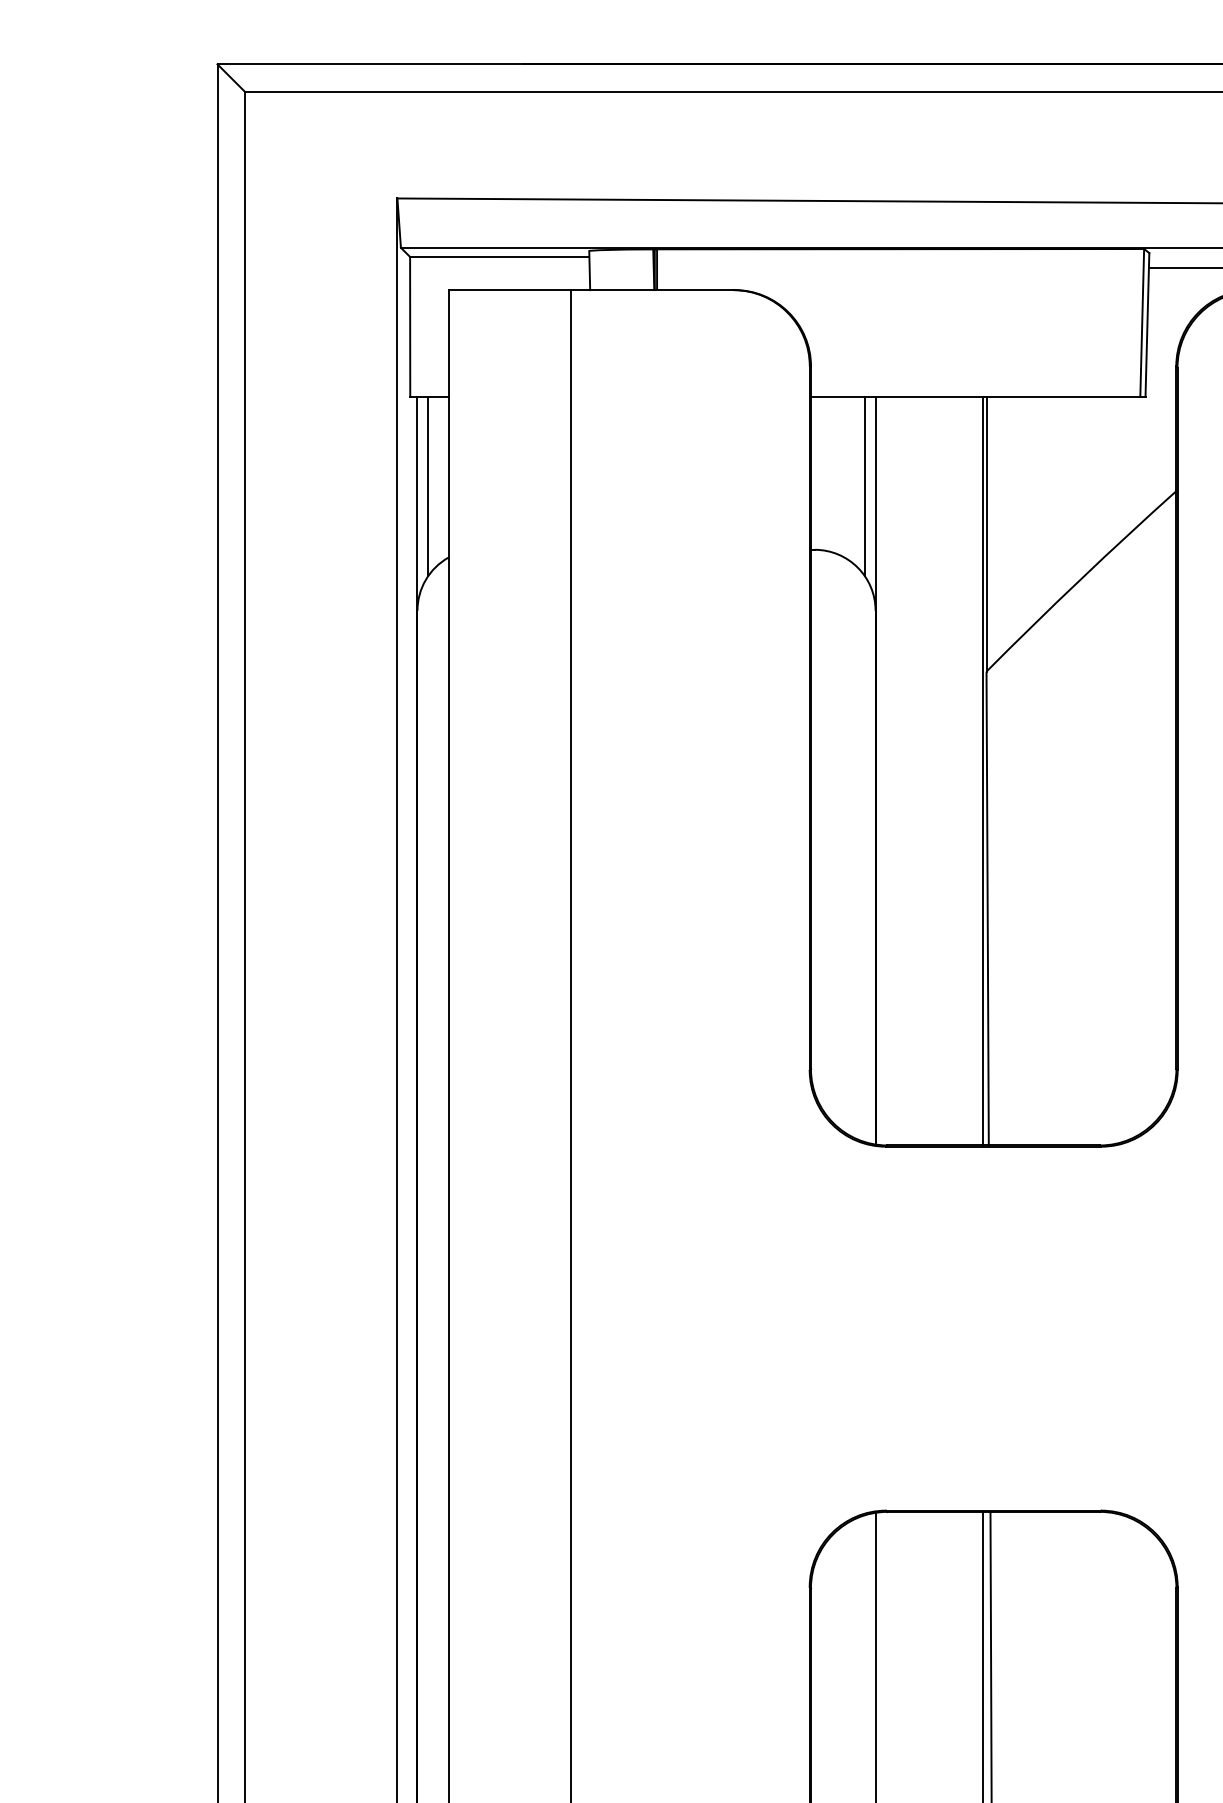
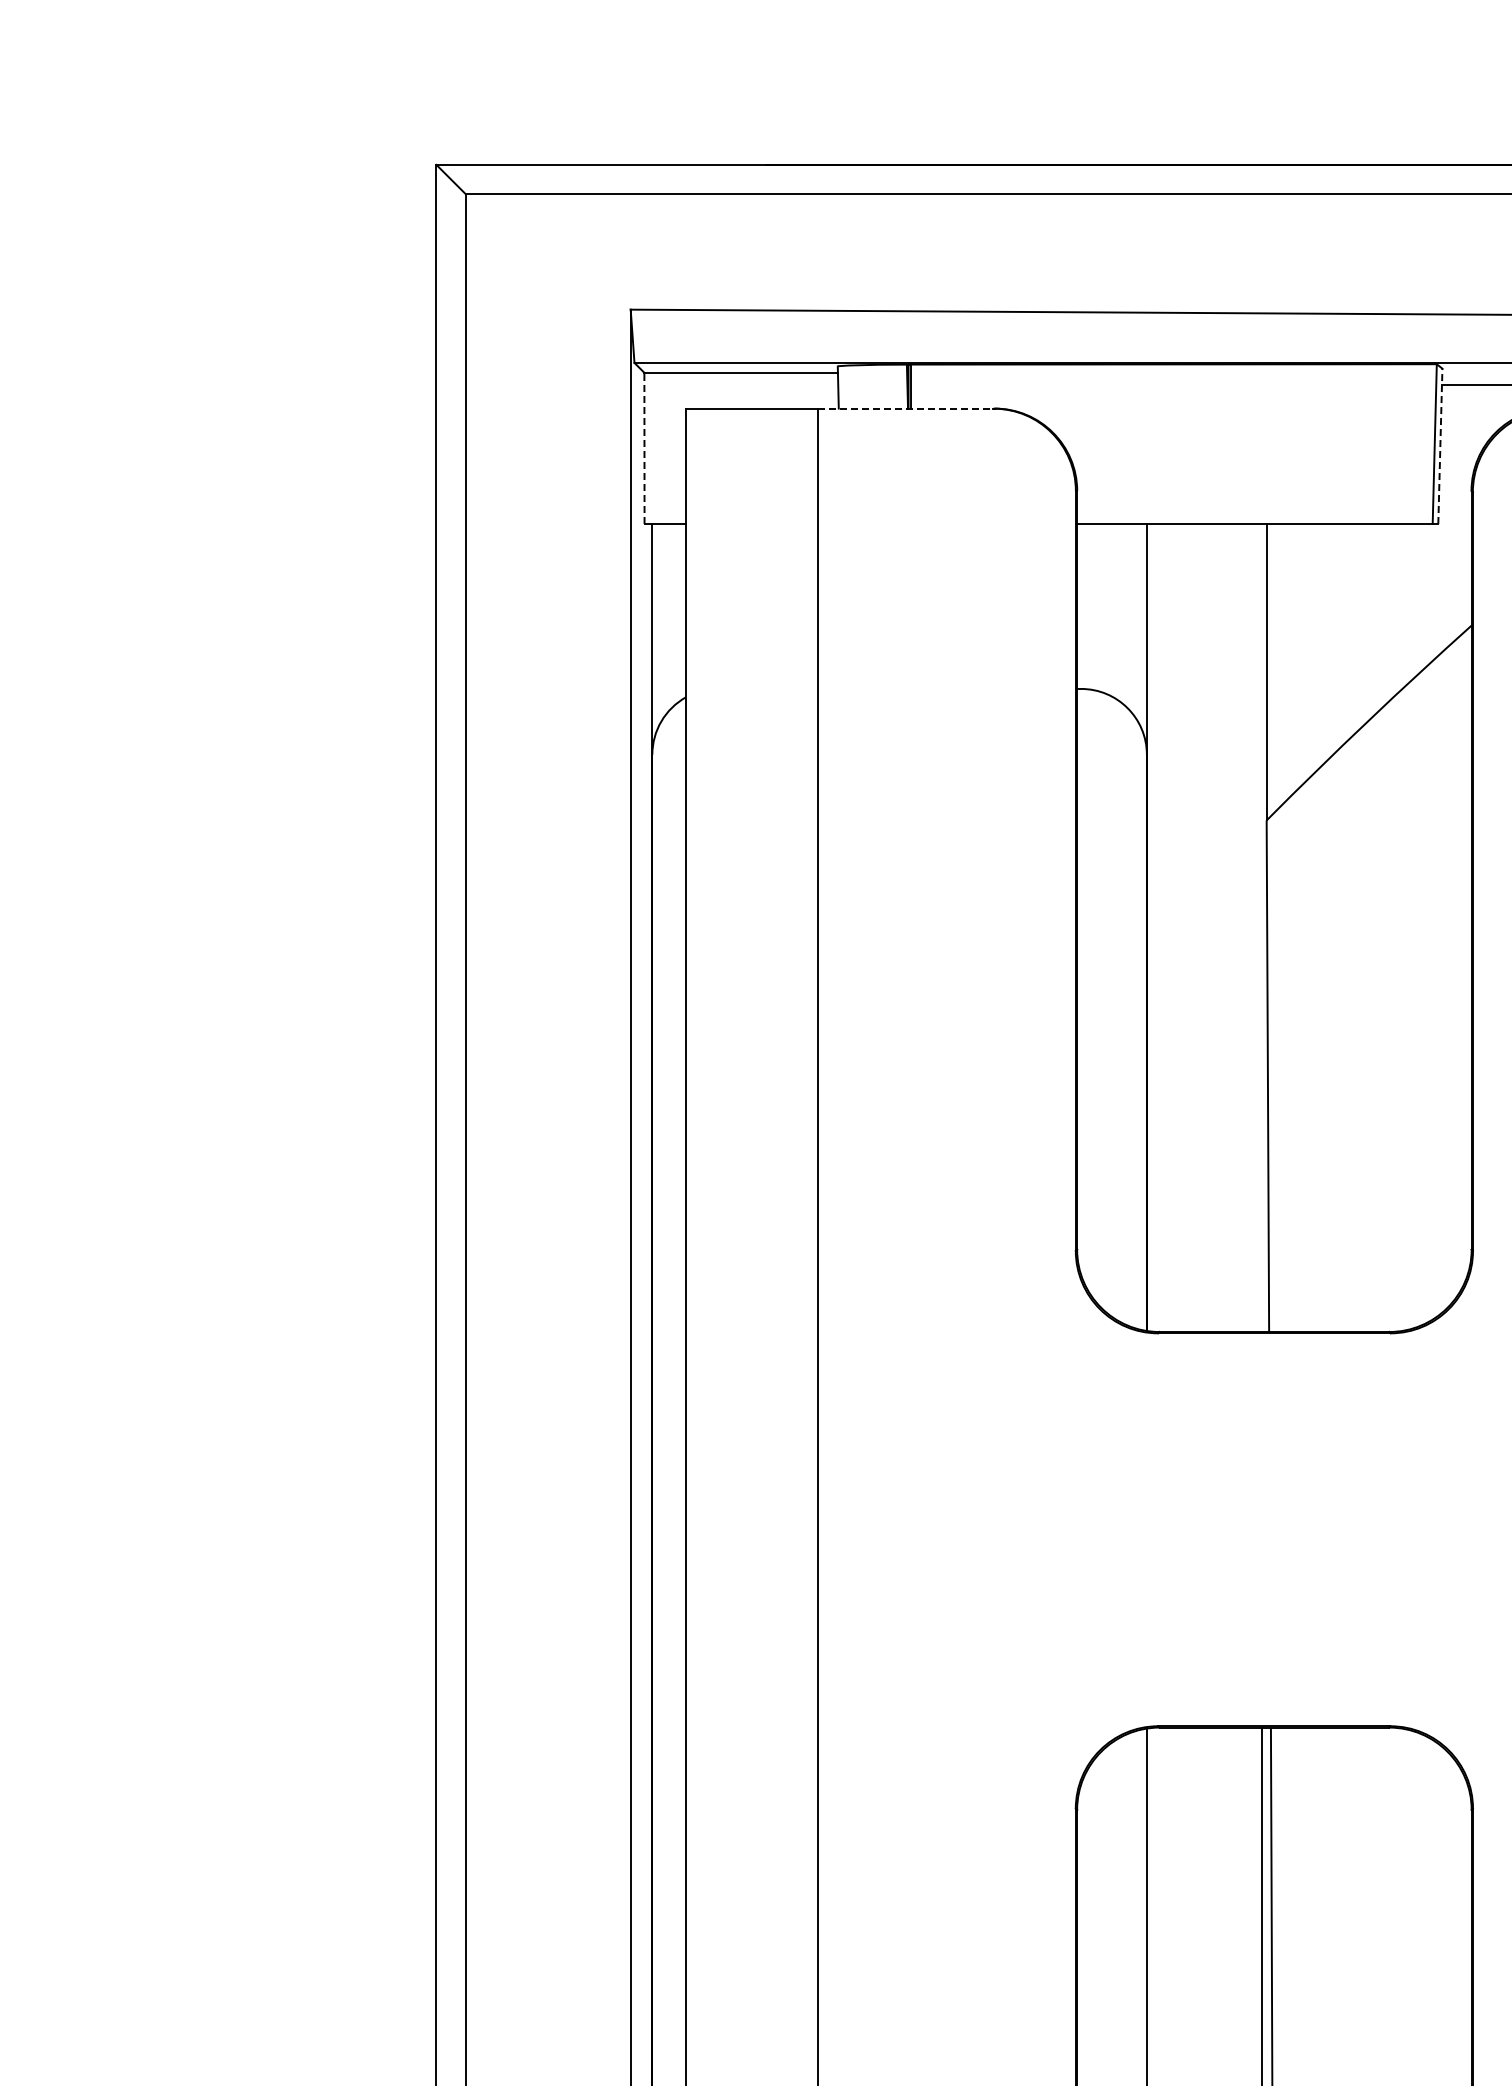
line: (651, 290) -> (905, 408), solid -> dashed
line: (1147, 325) -> (1440, 446), solid -> dashed
line: (410, 327) -> (644, 448), solid -> dashed
line: (427, 486) -> (663, 620), removed
line: (865, 486) -> (1135, 620), removed
line: (982, 770) -> (1262, 927), removed

